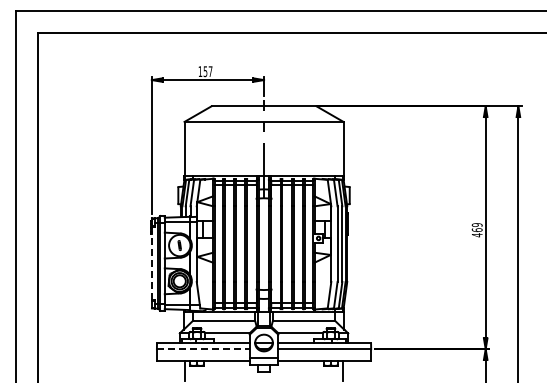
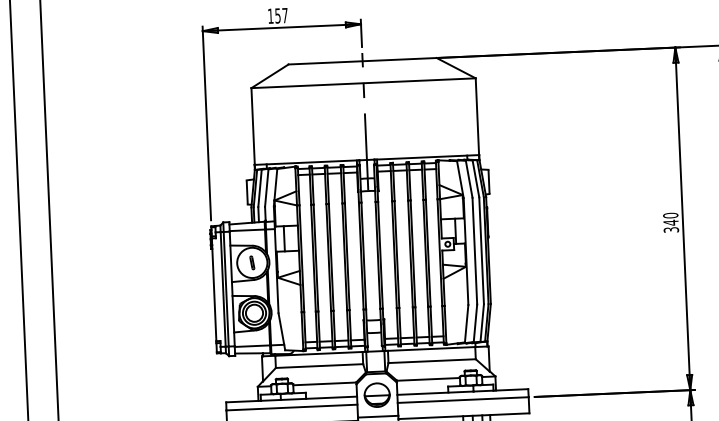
text: (476, 230) -> (670, 223), 469 -> 340
line: (151, 262) -> (213, 288), dashed -> solid
line: (203, 349) -> (292, 408), dashed -> solid

